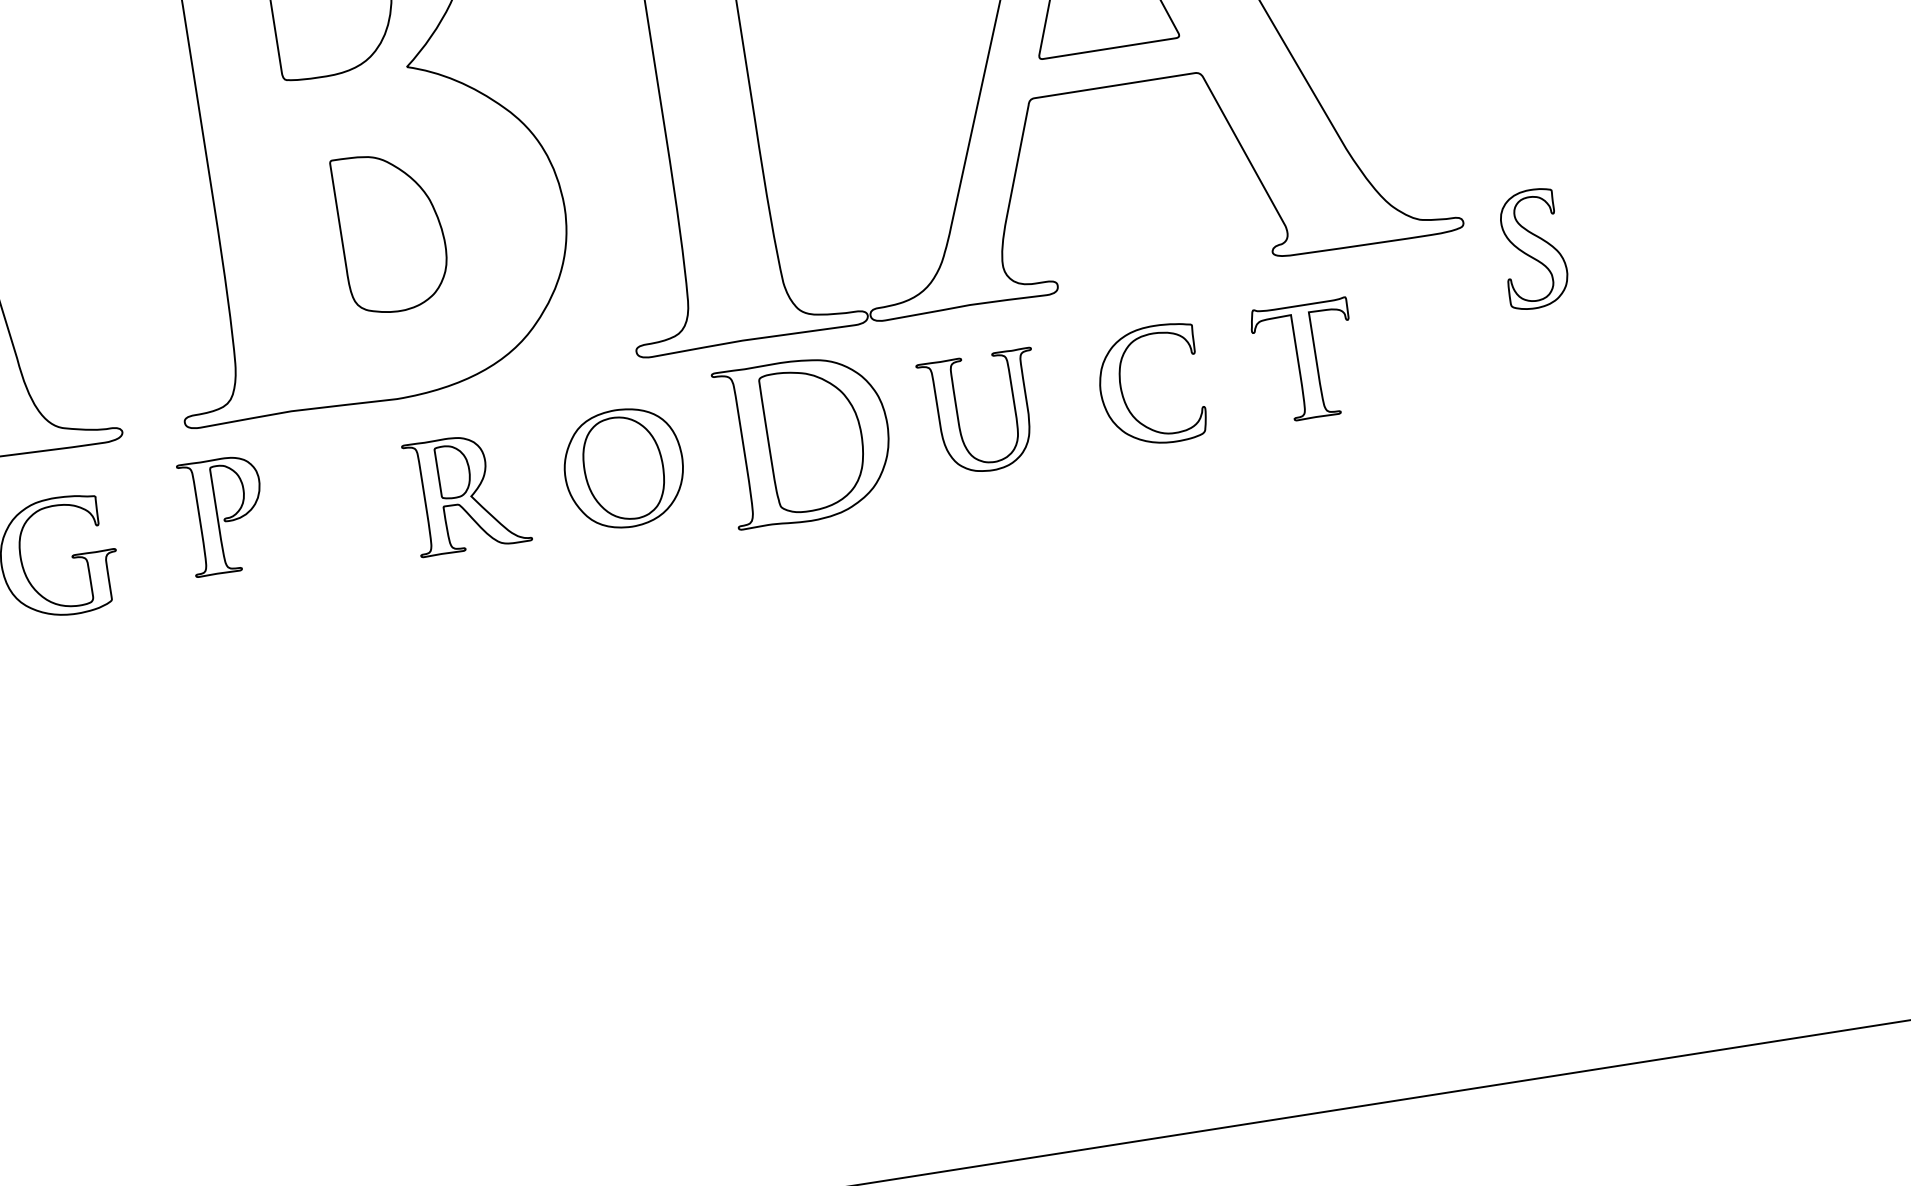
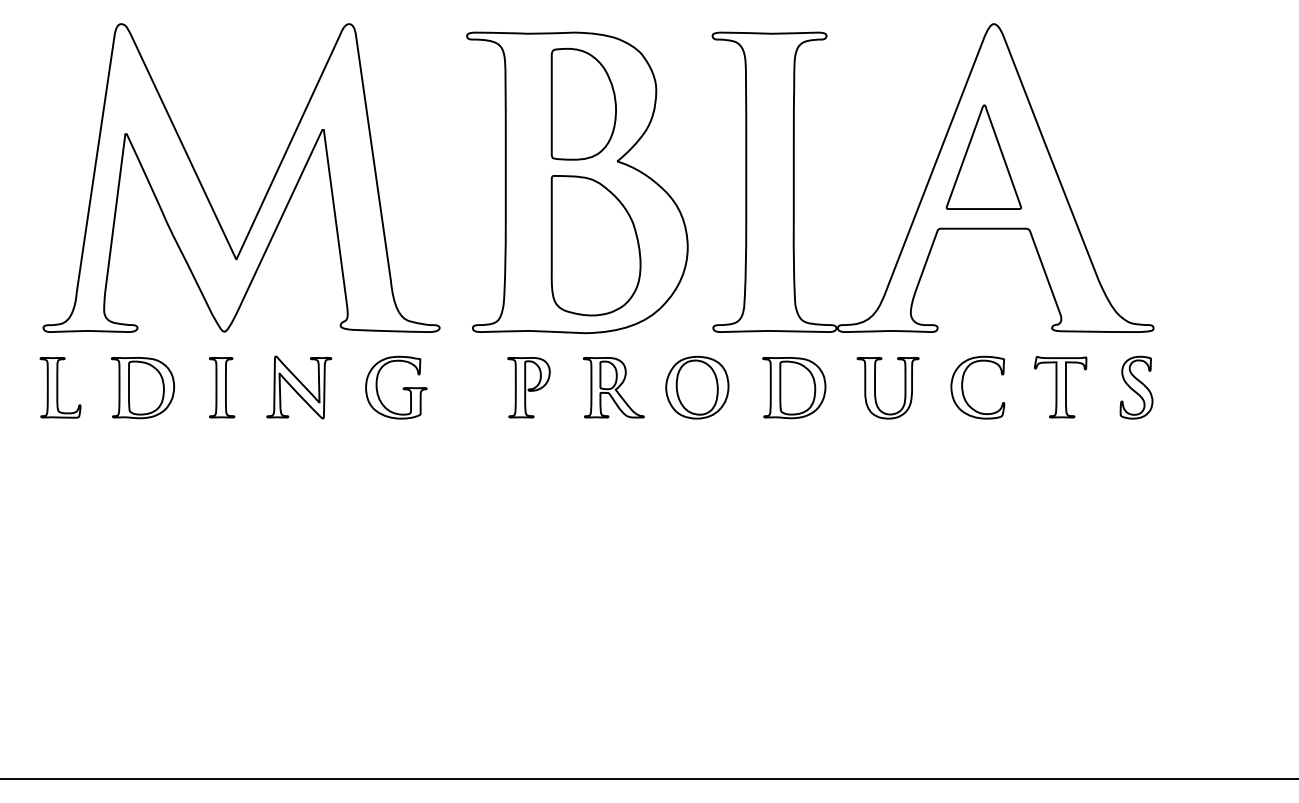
part: (390, 231) -> (595, 245), size x1.67
part: (1532, 248) -> (1136, 387), moved
part: (806, 441) -> (794, 388), size x0.71
part: (223, 515) -> (528, 387), moved

